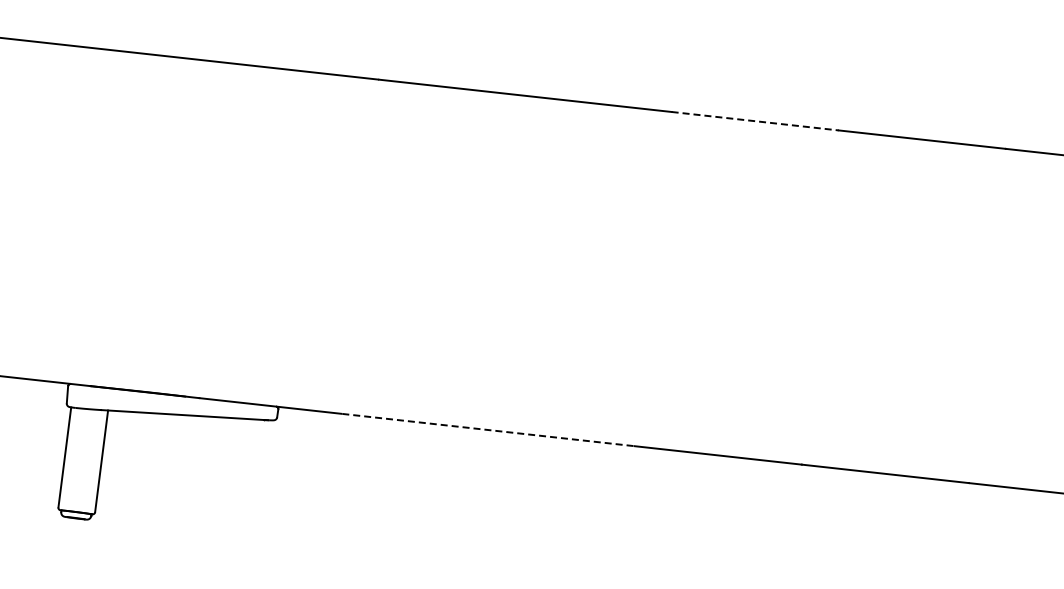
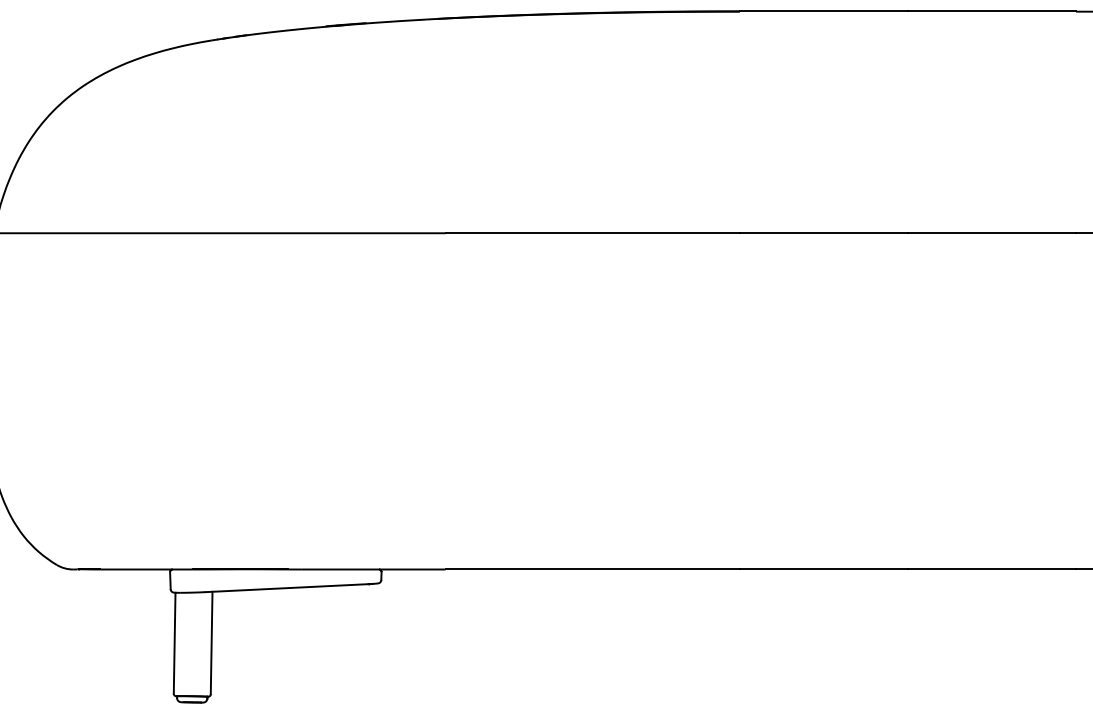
line: (755, 121) -> (824, 233), dashed -> solid
line: (489, 430) -> (593, 569), dashed -> solid

